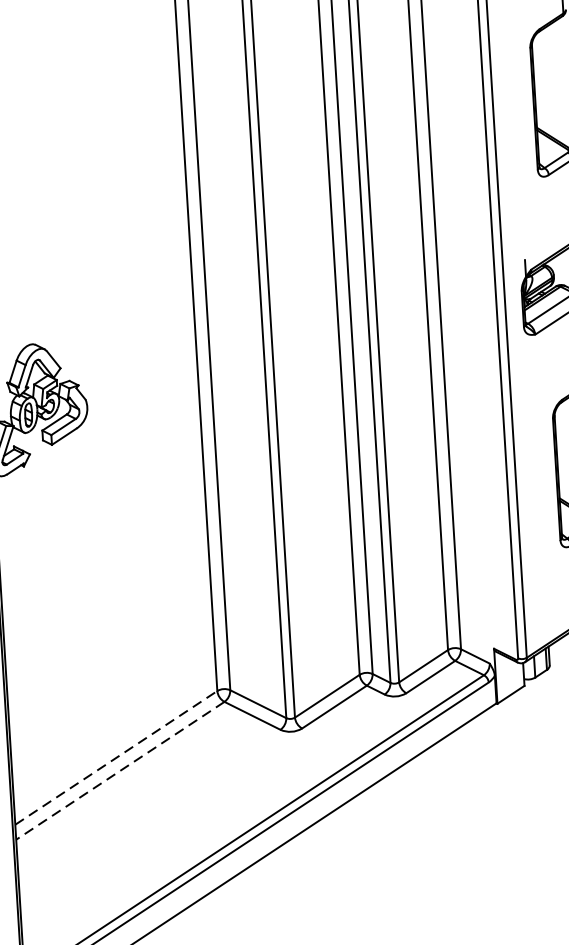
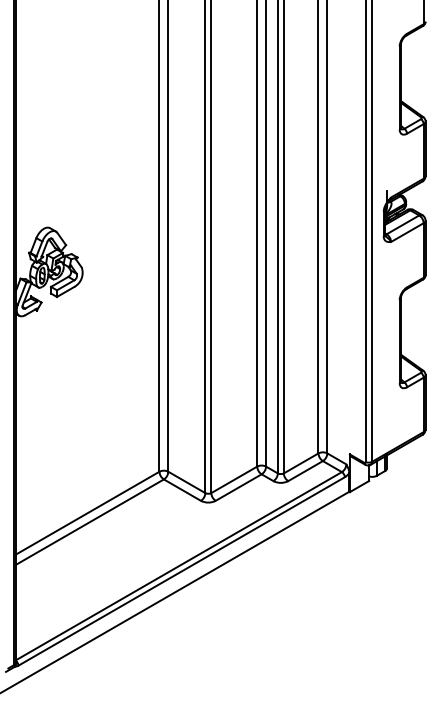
line: (115, 758) -> (87, 513), dashed -> solid
line: (119, 771) -> (89, 522), dashed -> solid

